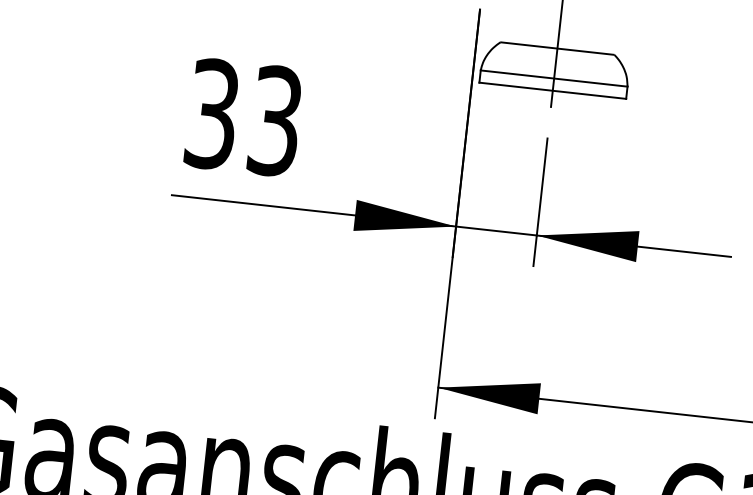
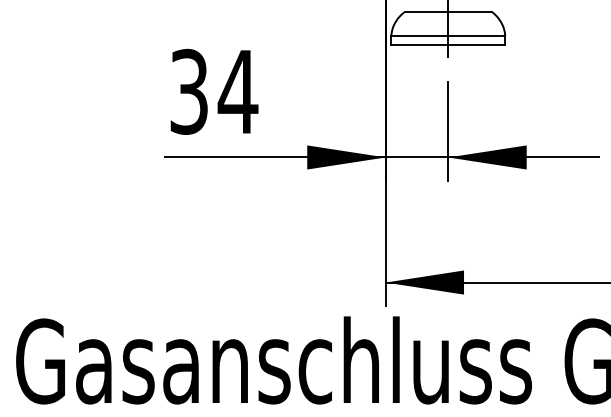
text: (274, 120) -> (237, 91), 33 -> 34

